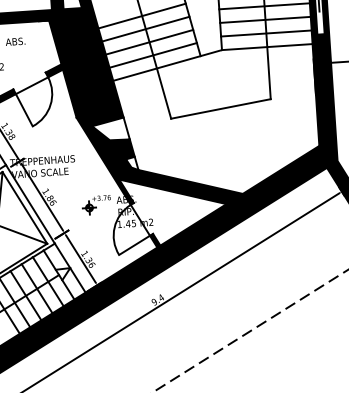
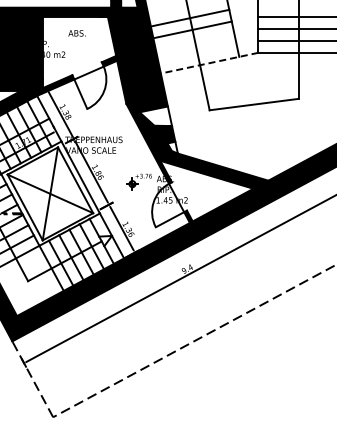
line: (148, 42) -> (194, 41), removed
line: (153, 55) -> (197, 53), removed
line: (167, 65) -> (209, 63), solid -> dashed

